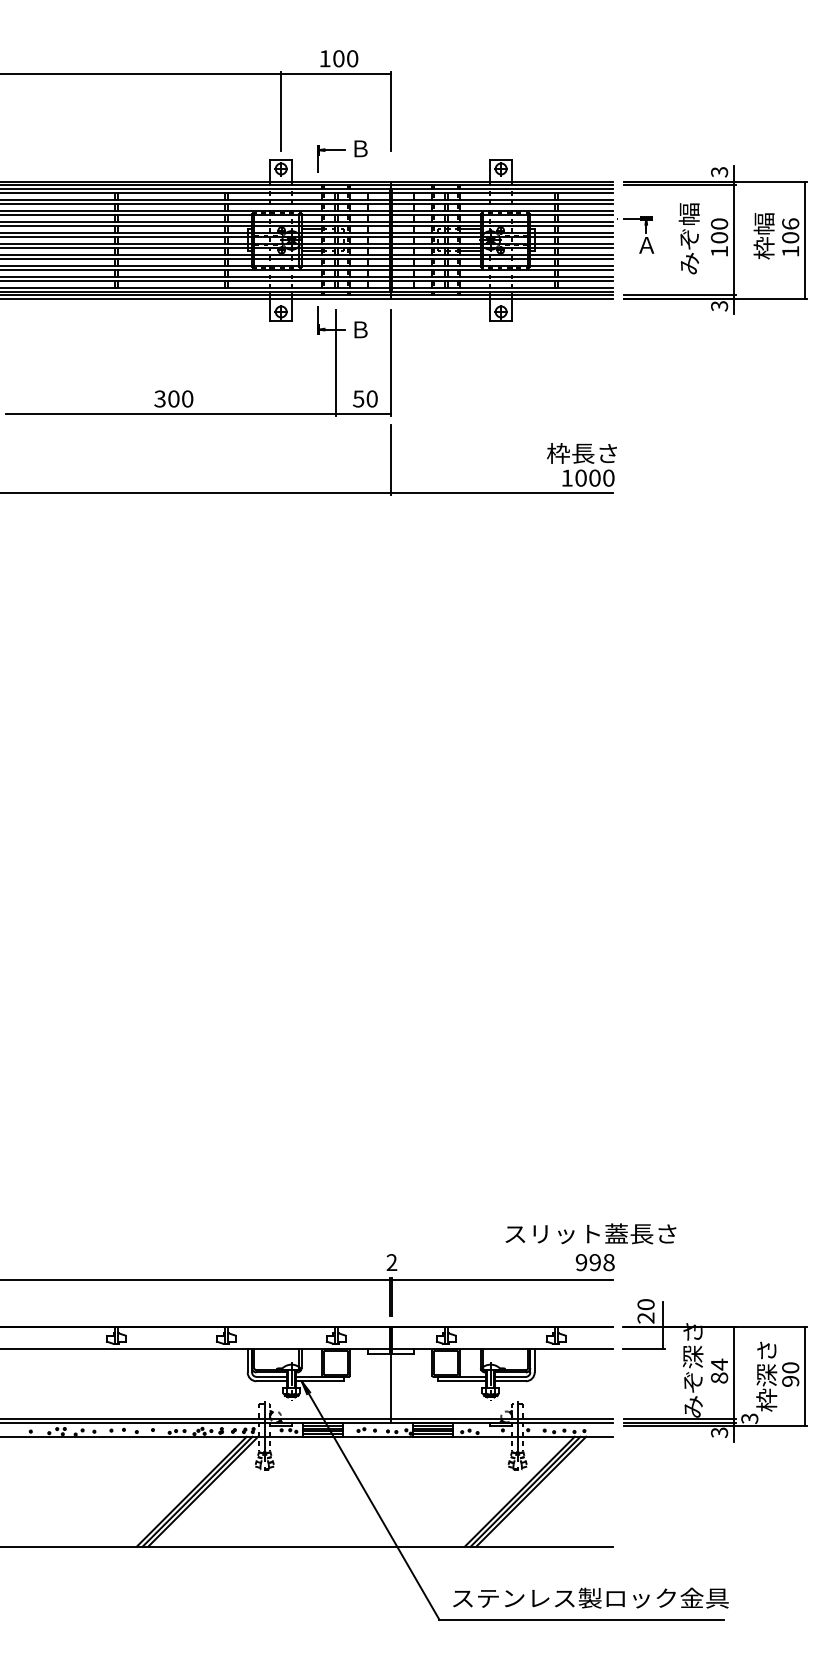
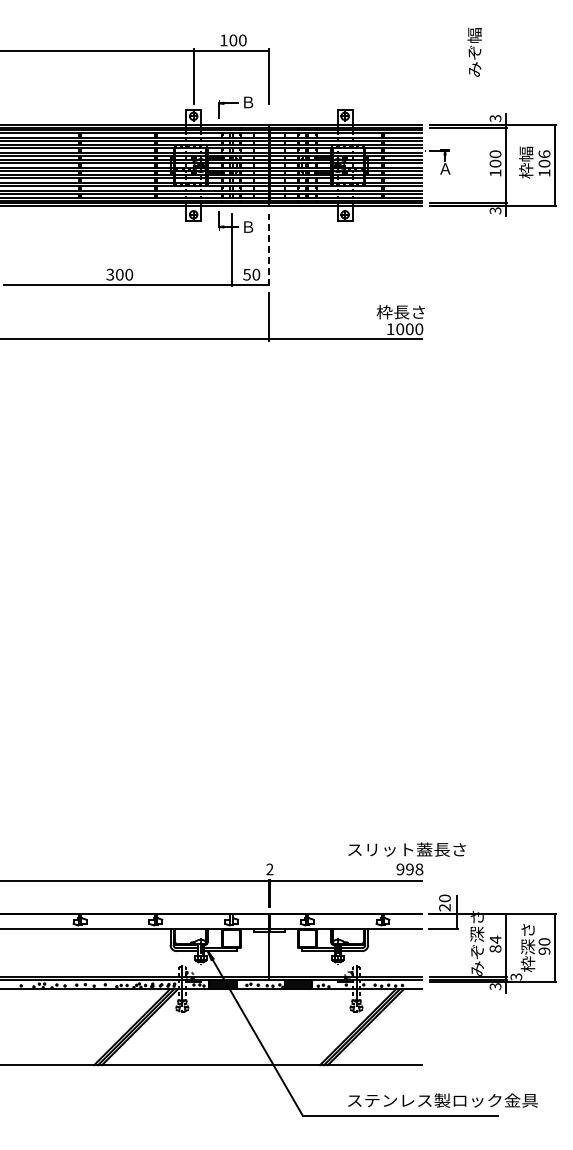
text: (688, 237) -> (474, 51), moved
line: (391, 362) -> (269, 249), solid -> dashed
text: (590, 1598) -> (442, 1100), moved

